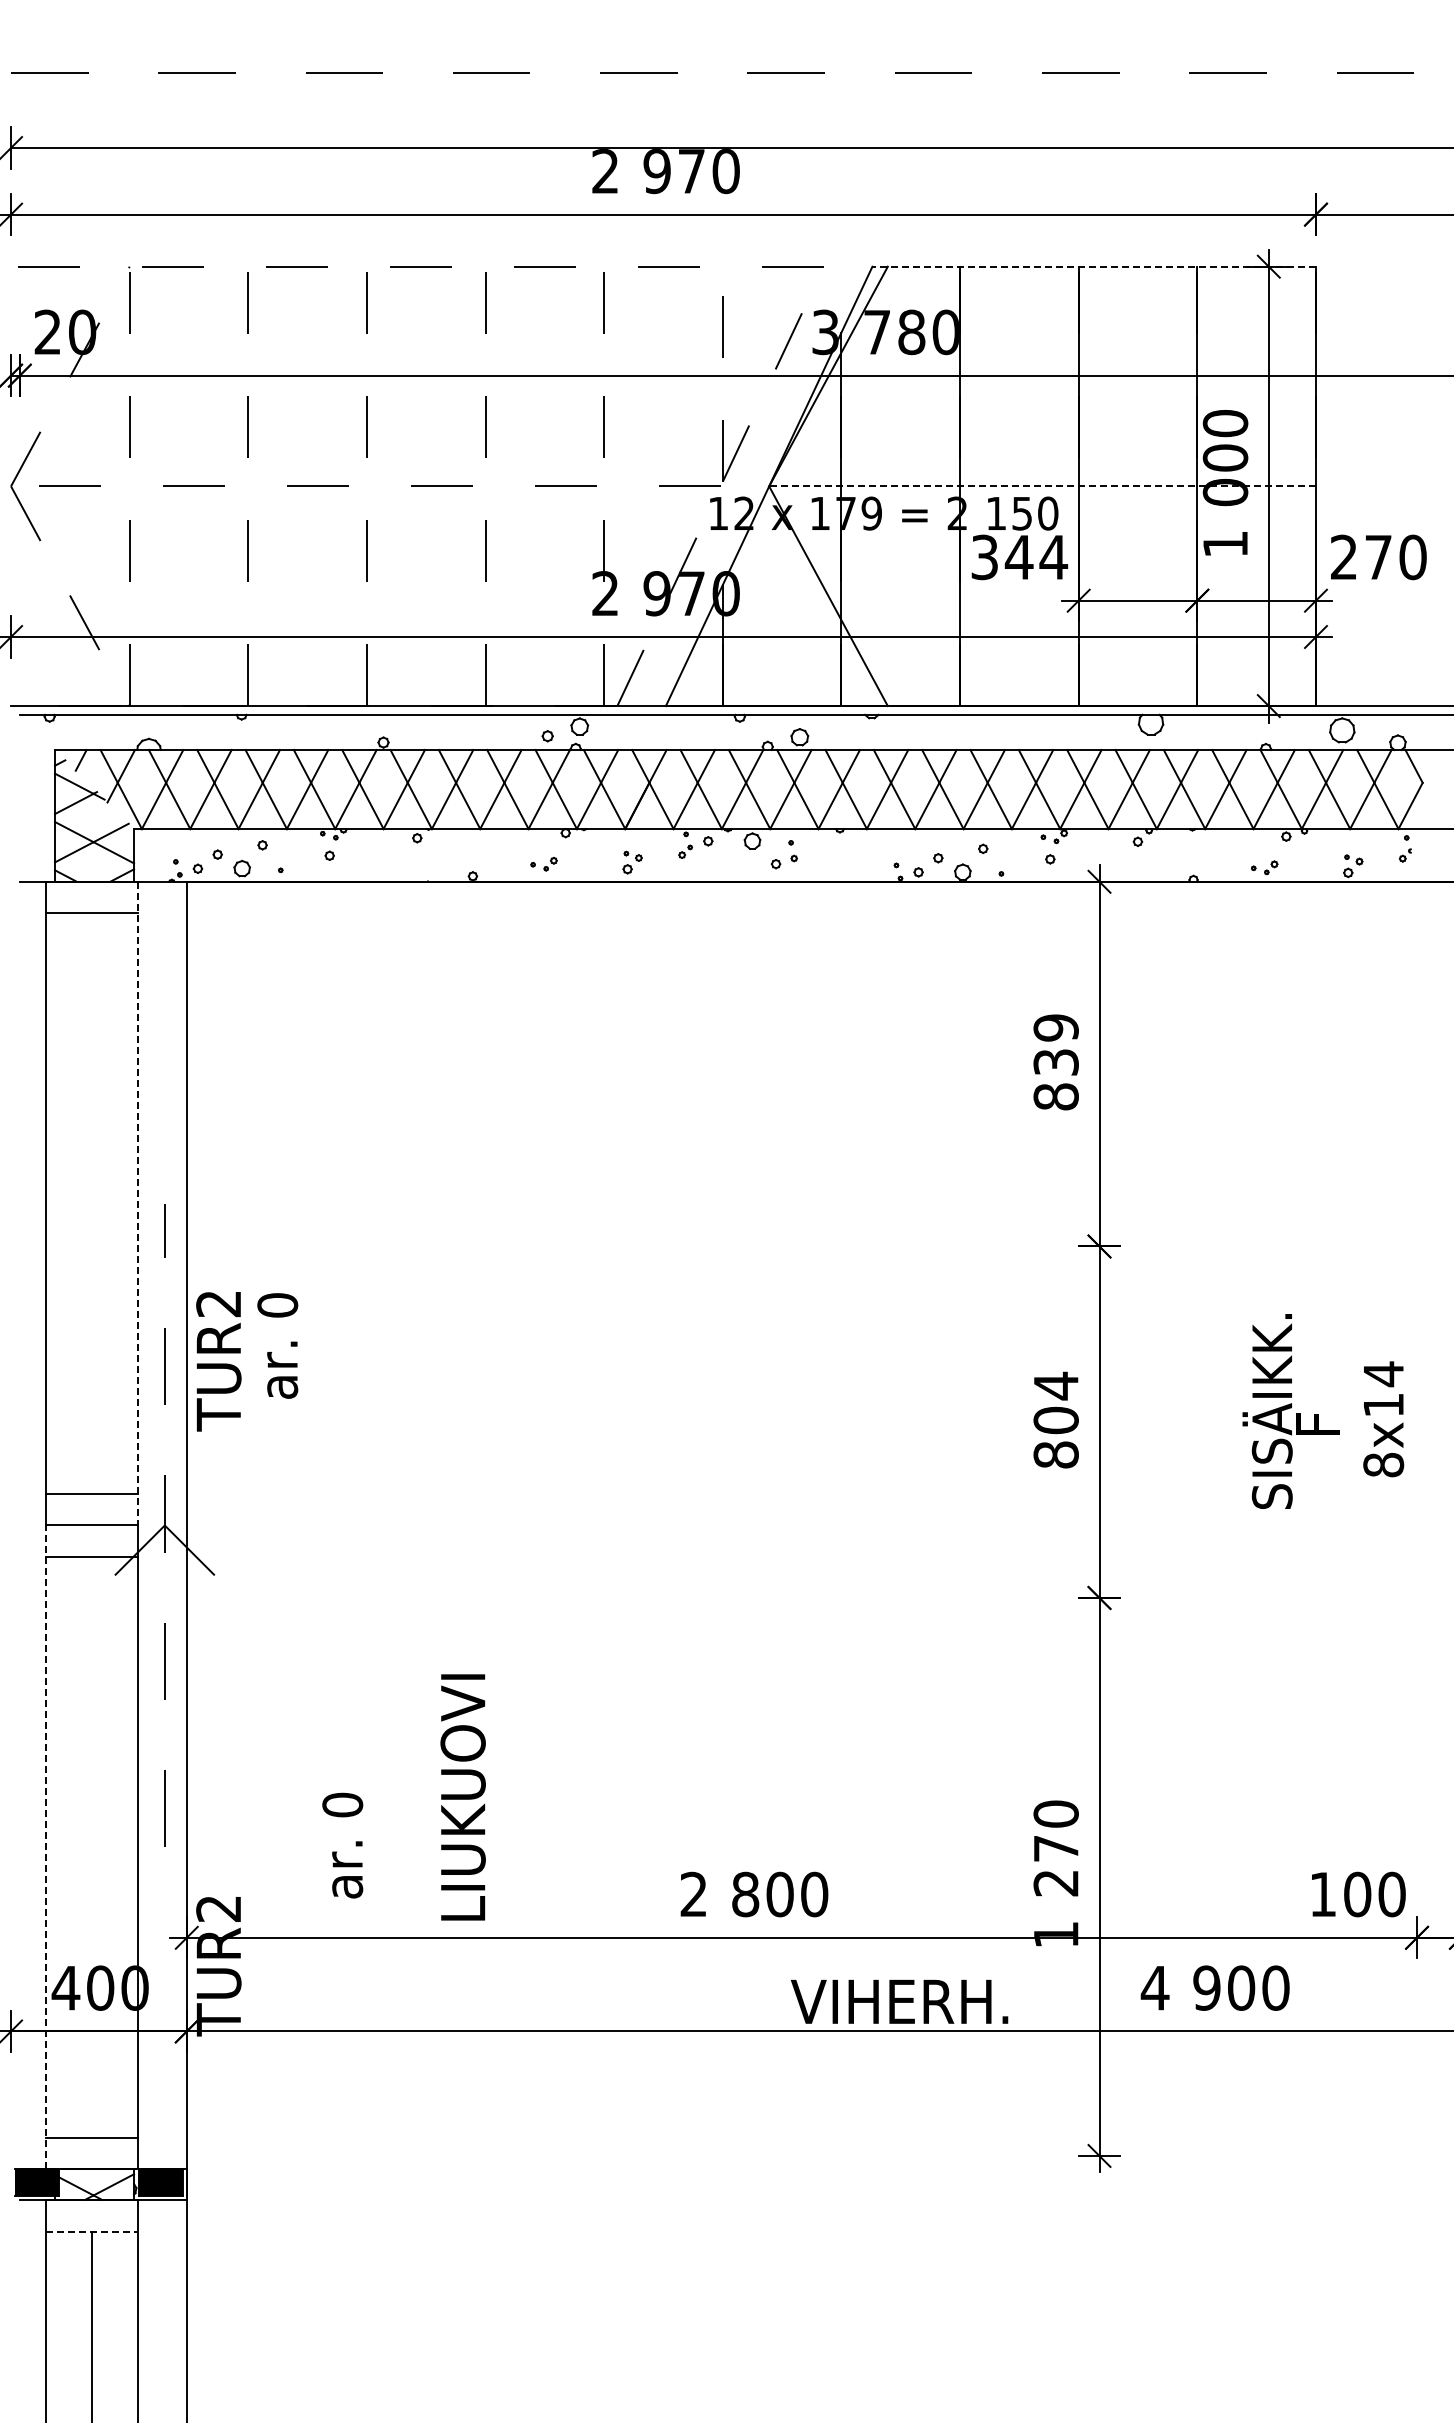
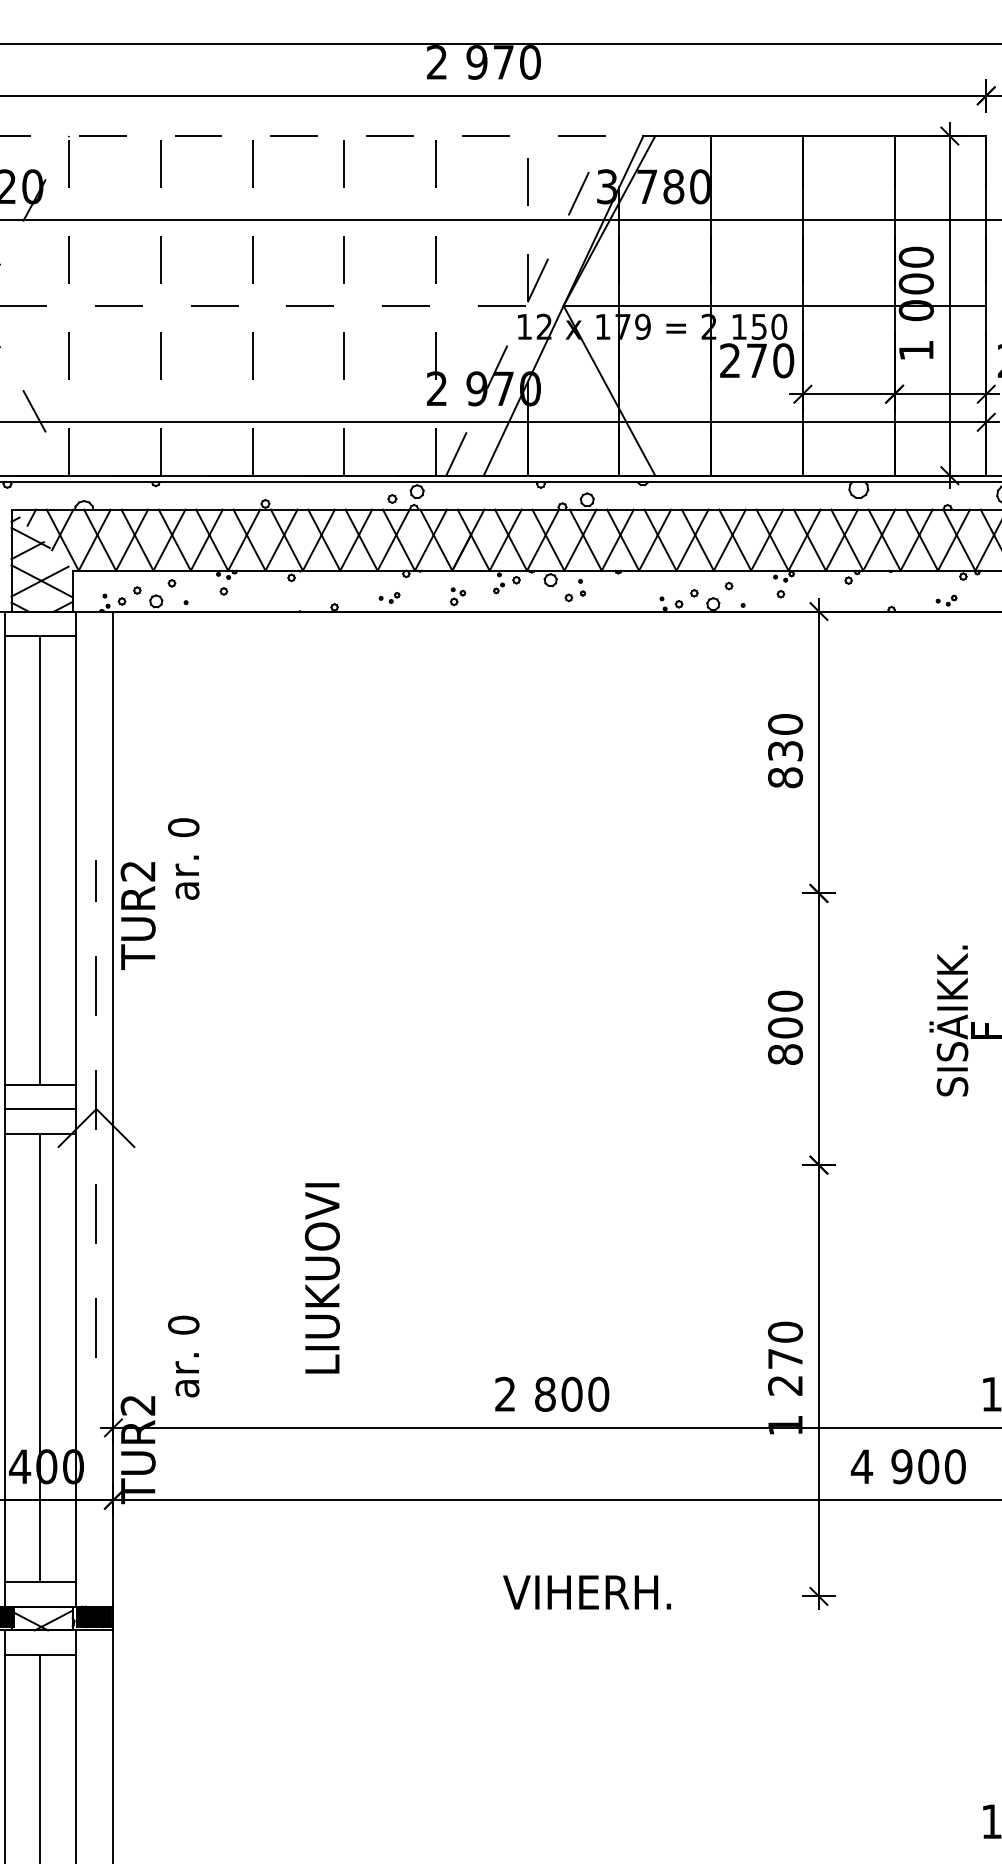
line: (1094, 266) -> (815, 135), dashed -> solid
line: (1042, 486) -> (774, 305), dashed -> solid
text: (1019, 557) -> (757, 360), 344 -> 270
text: (1055, 1027) -> (784, 724), 839 -> 830
line: (92, 1203) -> (40, 860), added
line: (138, 1203) -> (76, 860), dashed -> solid
text: (277, 1345) -> (183, 858), moved
text: (218, 1361) -> (137, 915), moved
text: (1055, 1385) -> (784, 1000), 804 -> 800
text: (462, 1797) -> (321, 1278), moved
text: (342, 1845) -> (183, 1356), moved
line: (46, 1847) -> (4, 1358), dashed -> solid
line: (92, 1847) -> (40, 1358), added
text: (899, 2001) -> (587, 1592), moved
line: (92, 2231) -> (40, 1654), dashed -> solid

